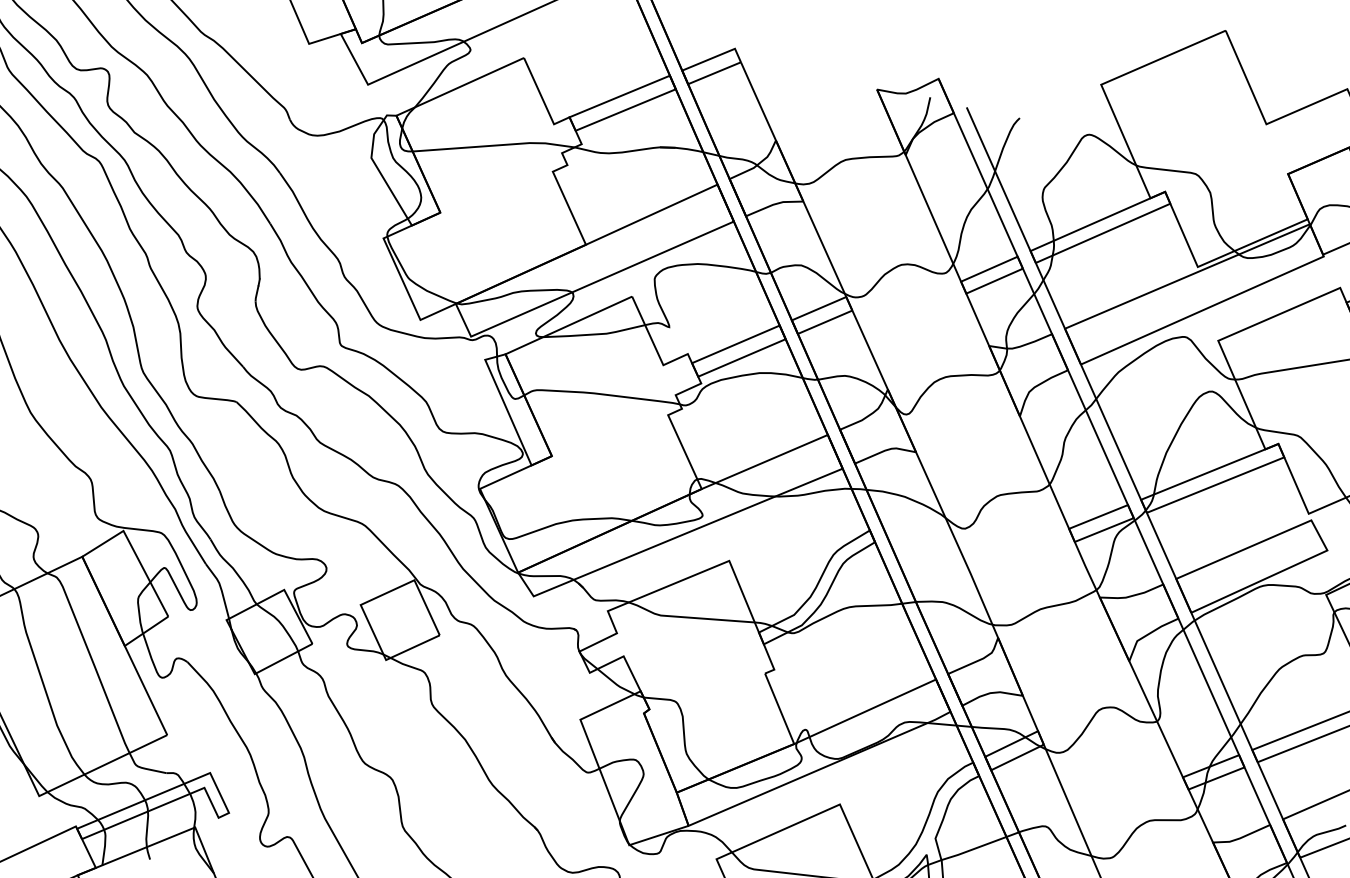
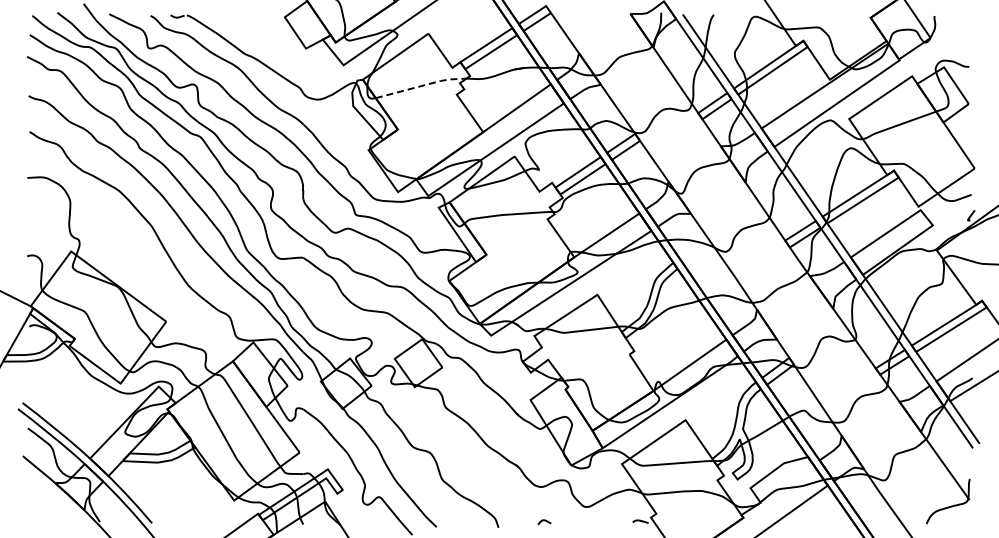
line: (496, 144) -> (422, 85), solid -> dashed

